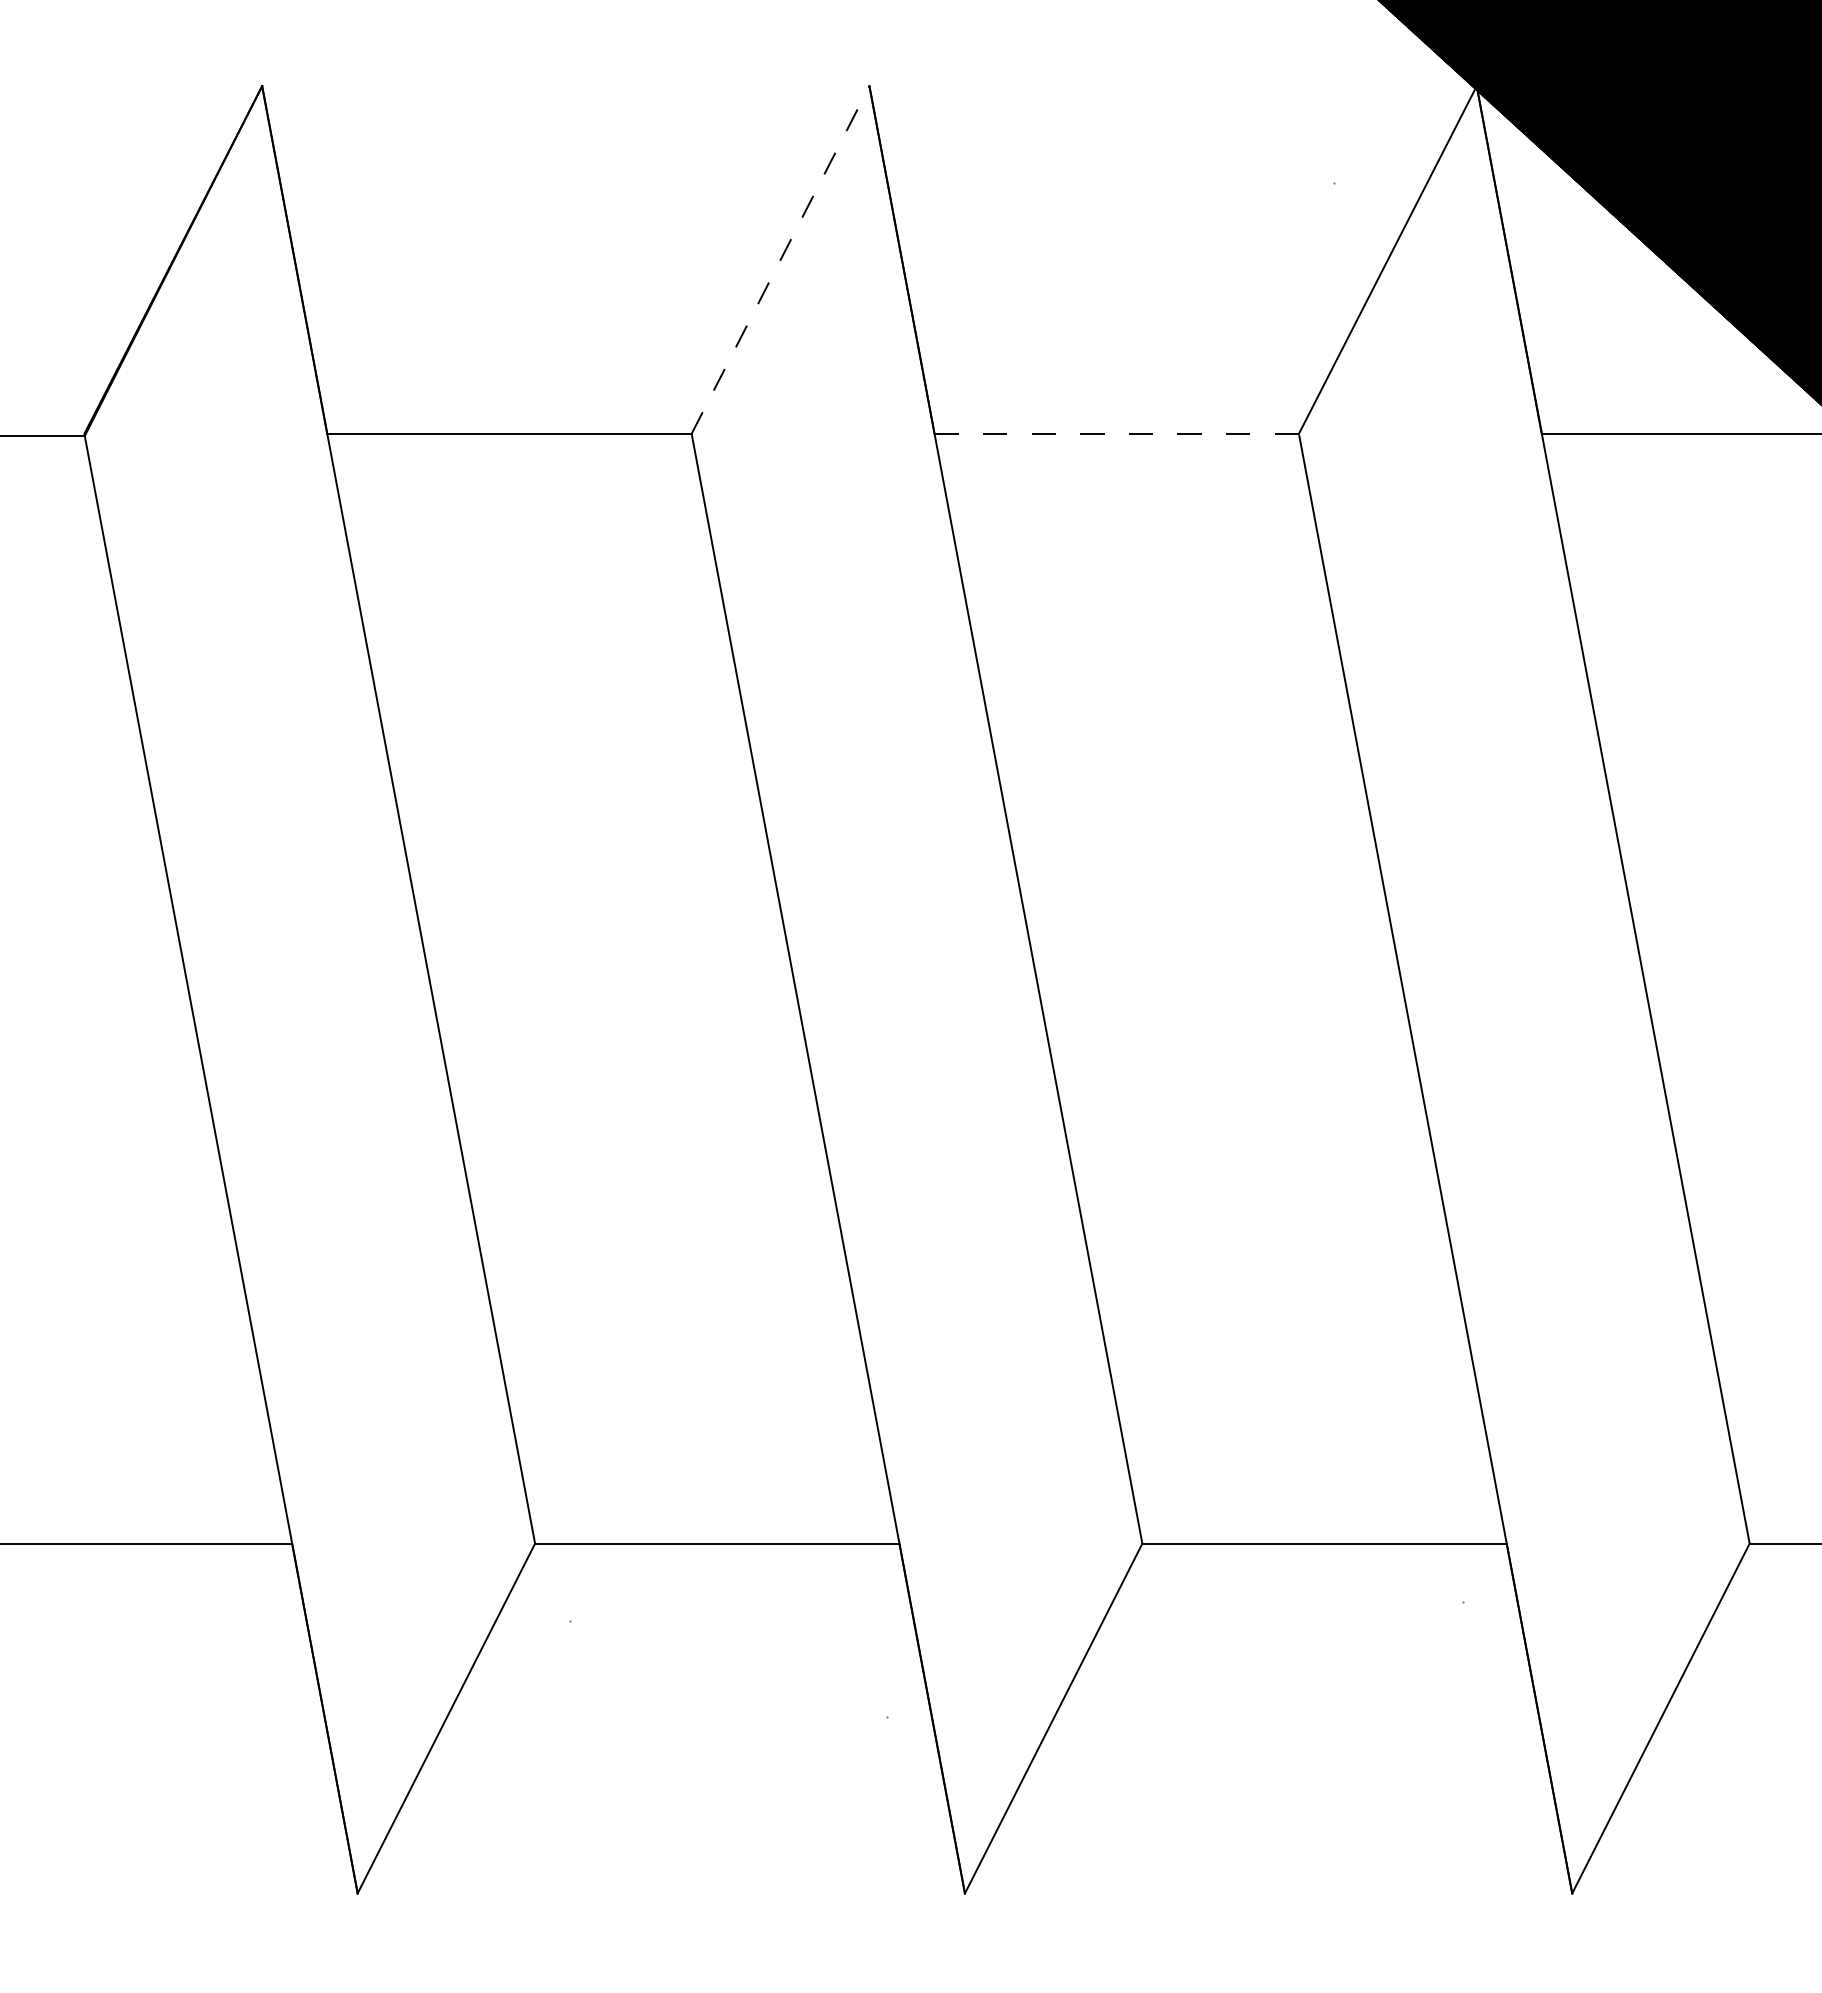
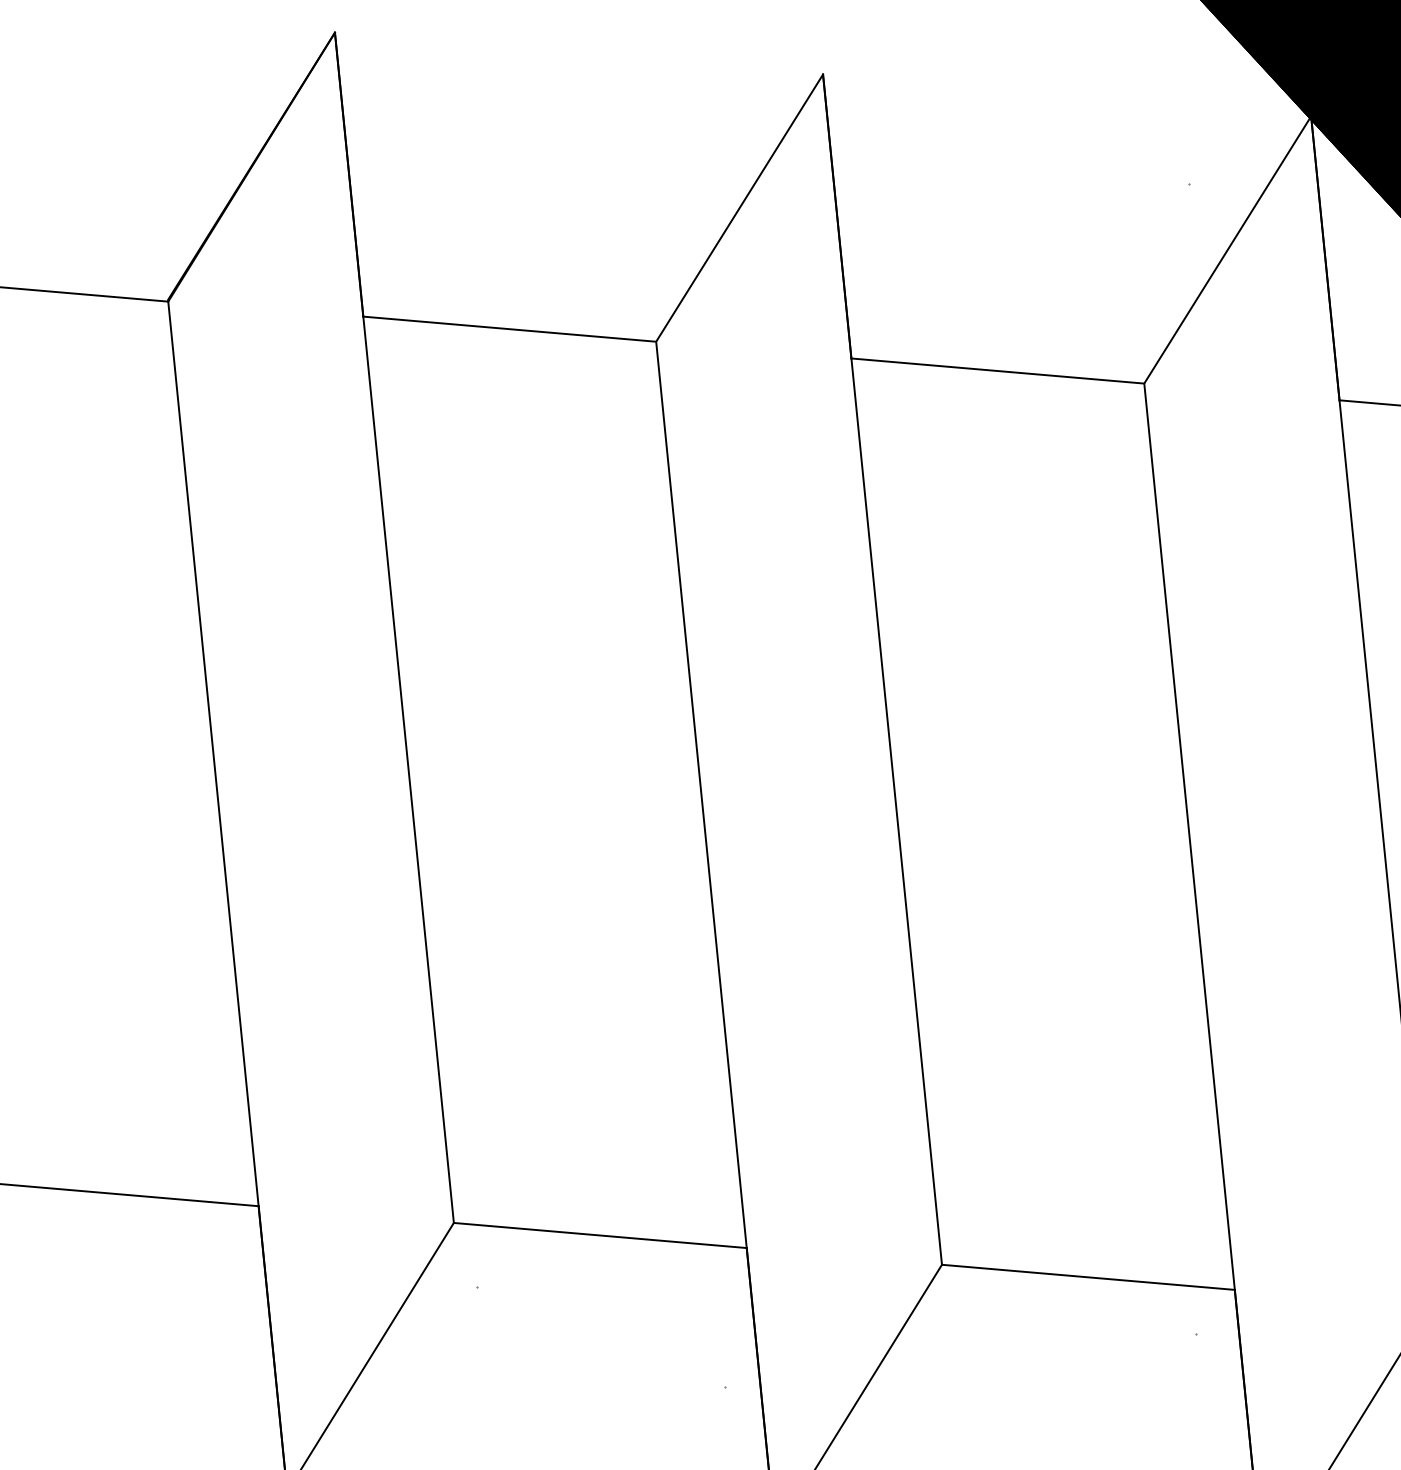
line: (780, 259) -> (739, 207), dashed -> solid
line: (1116, 433) -> (997, 370), dashed -> solid

